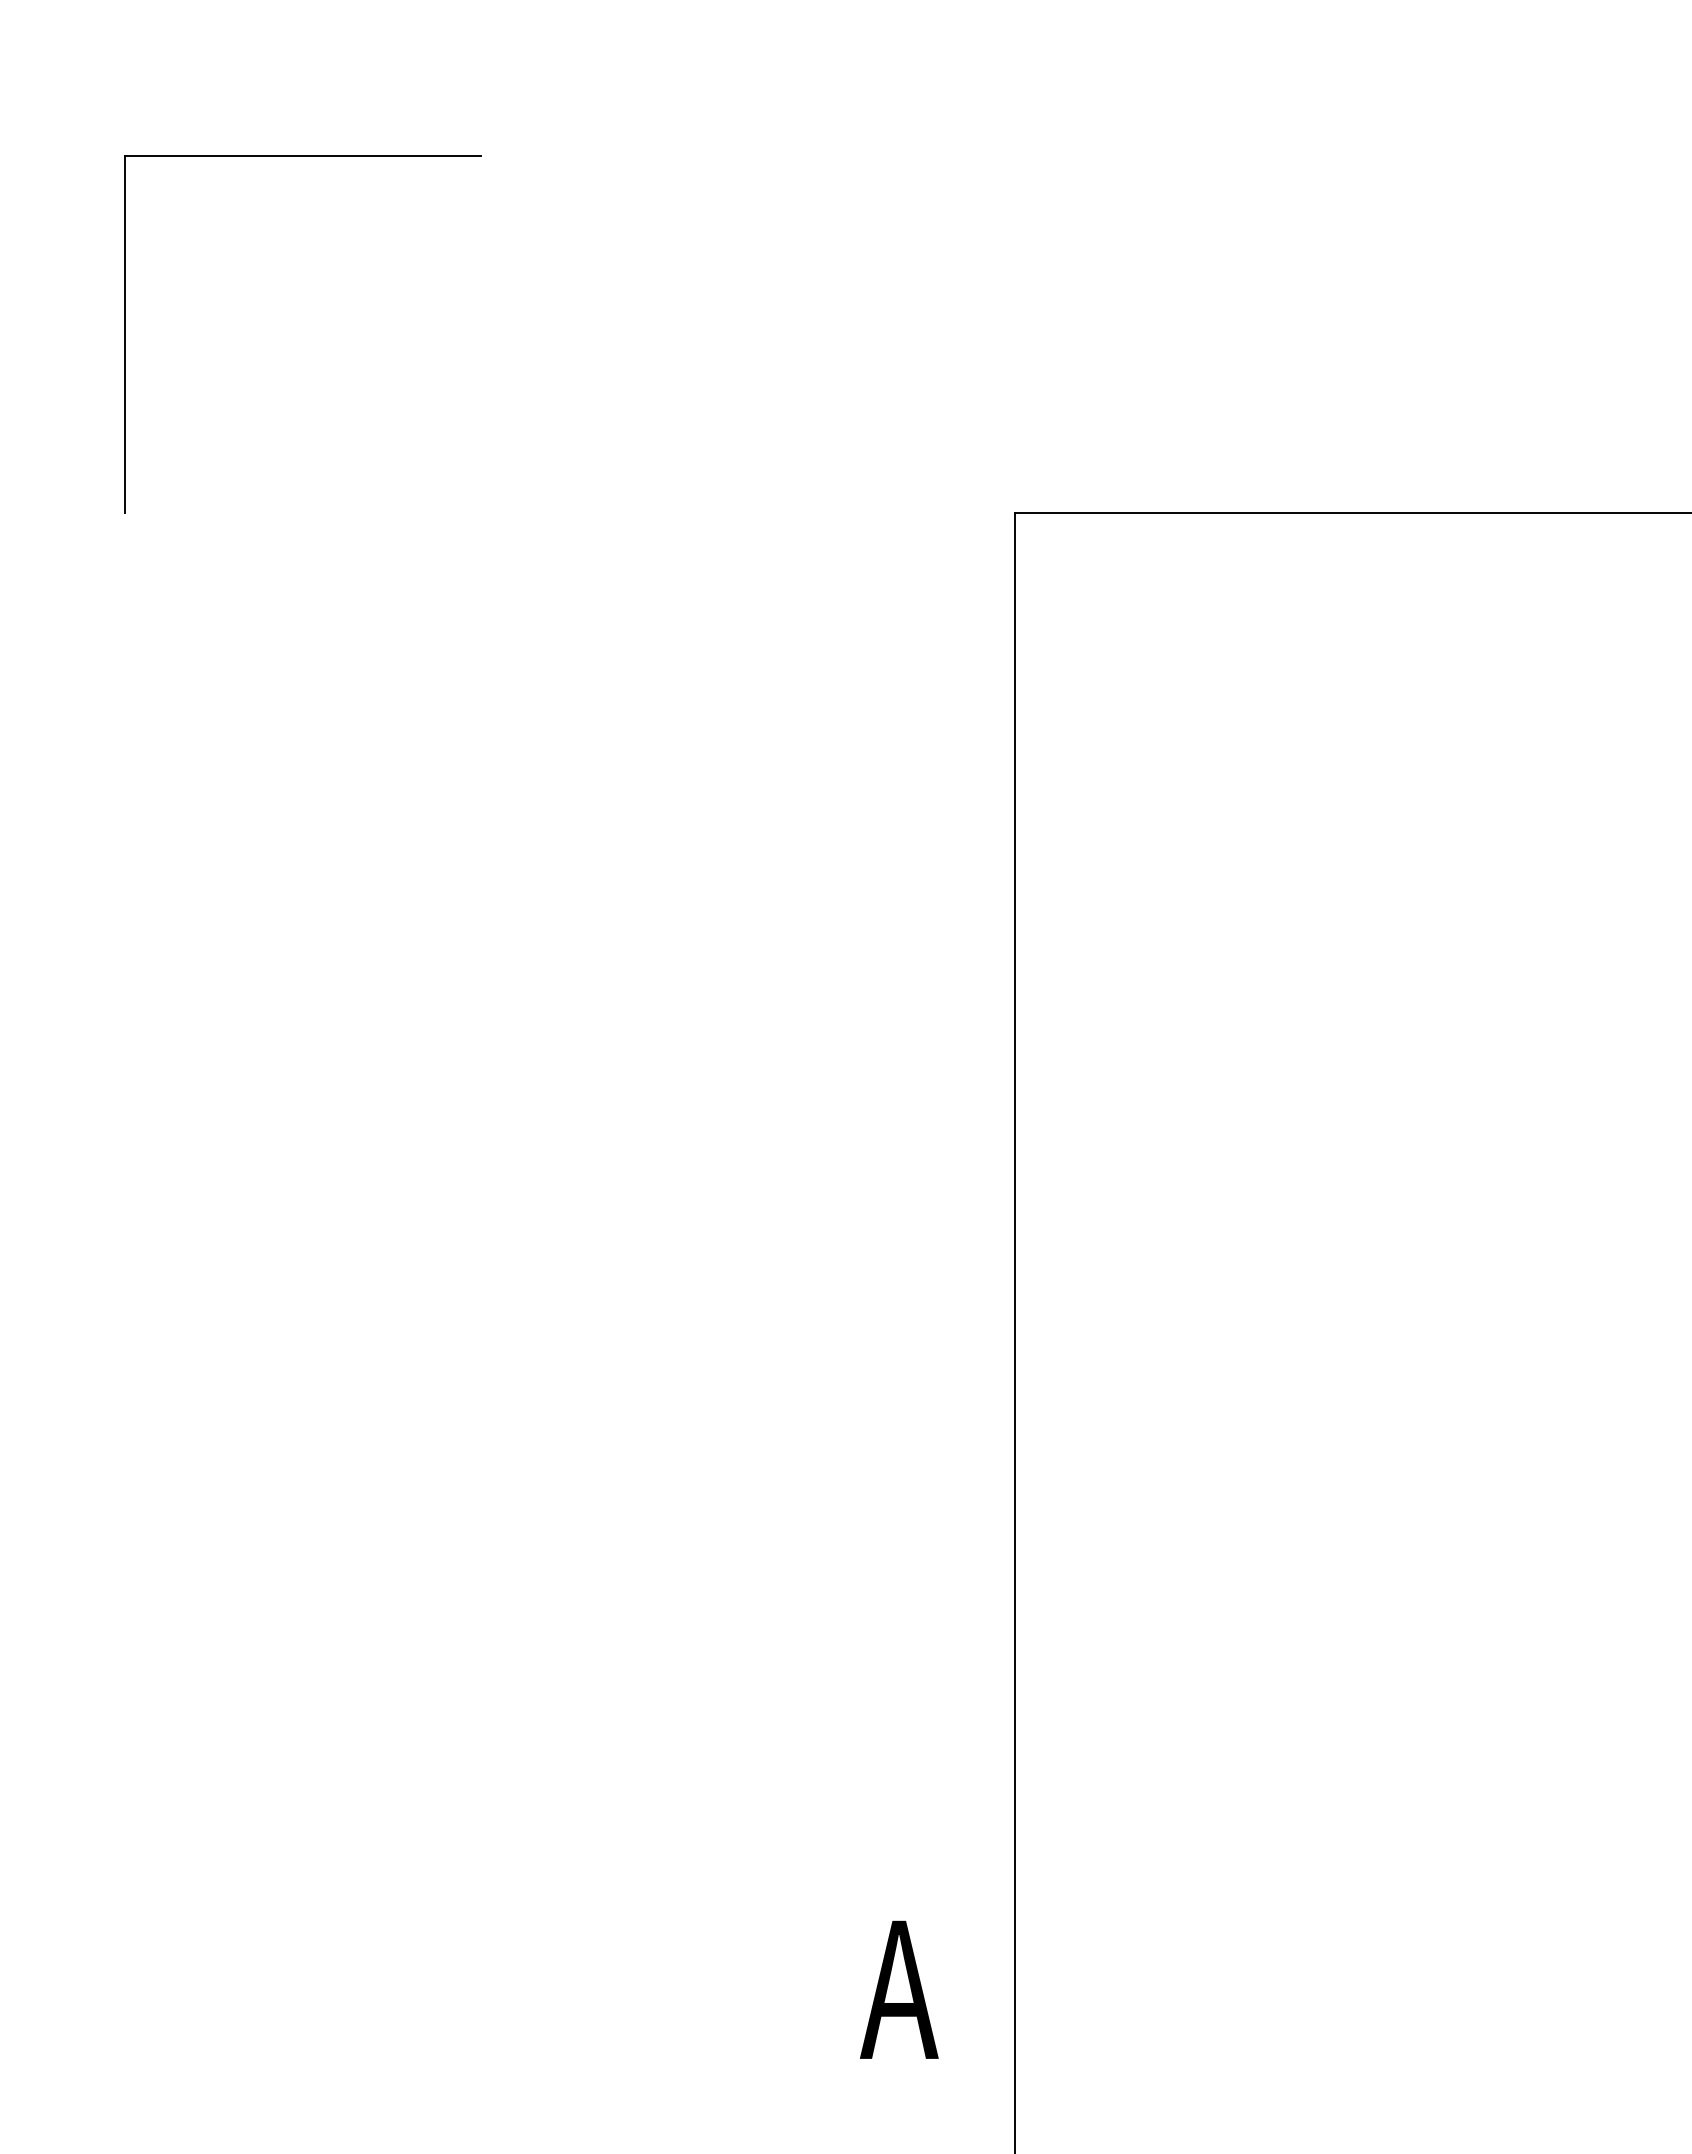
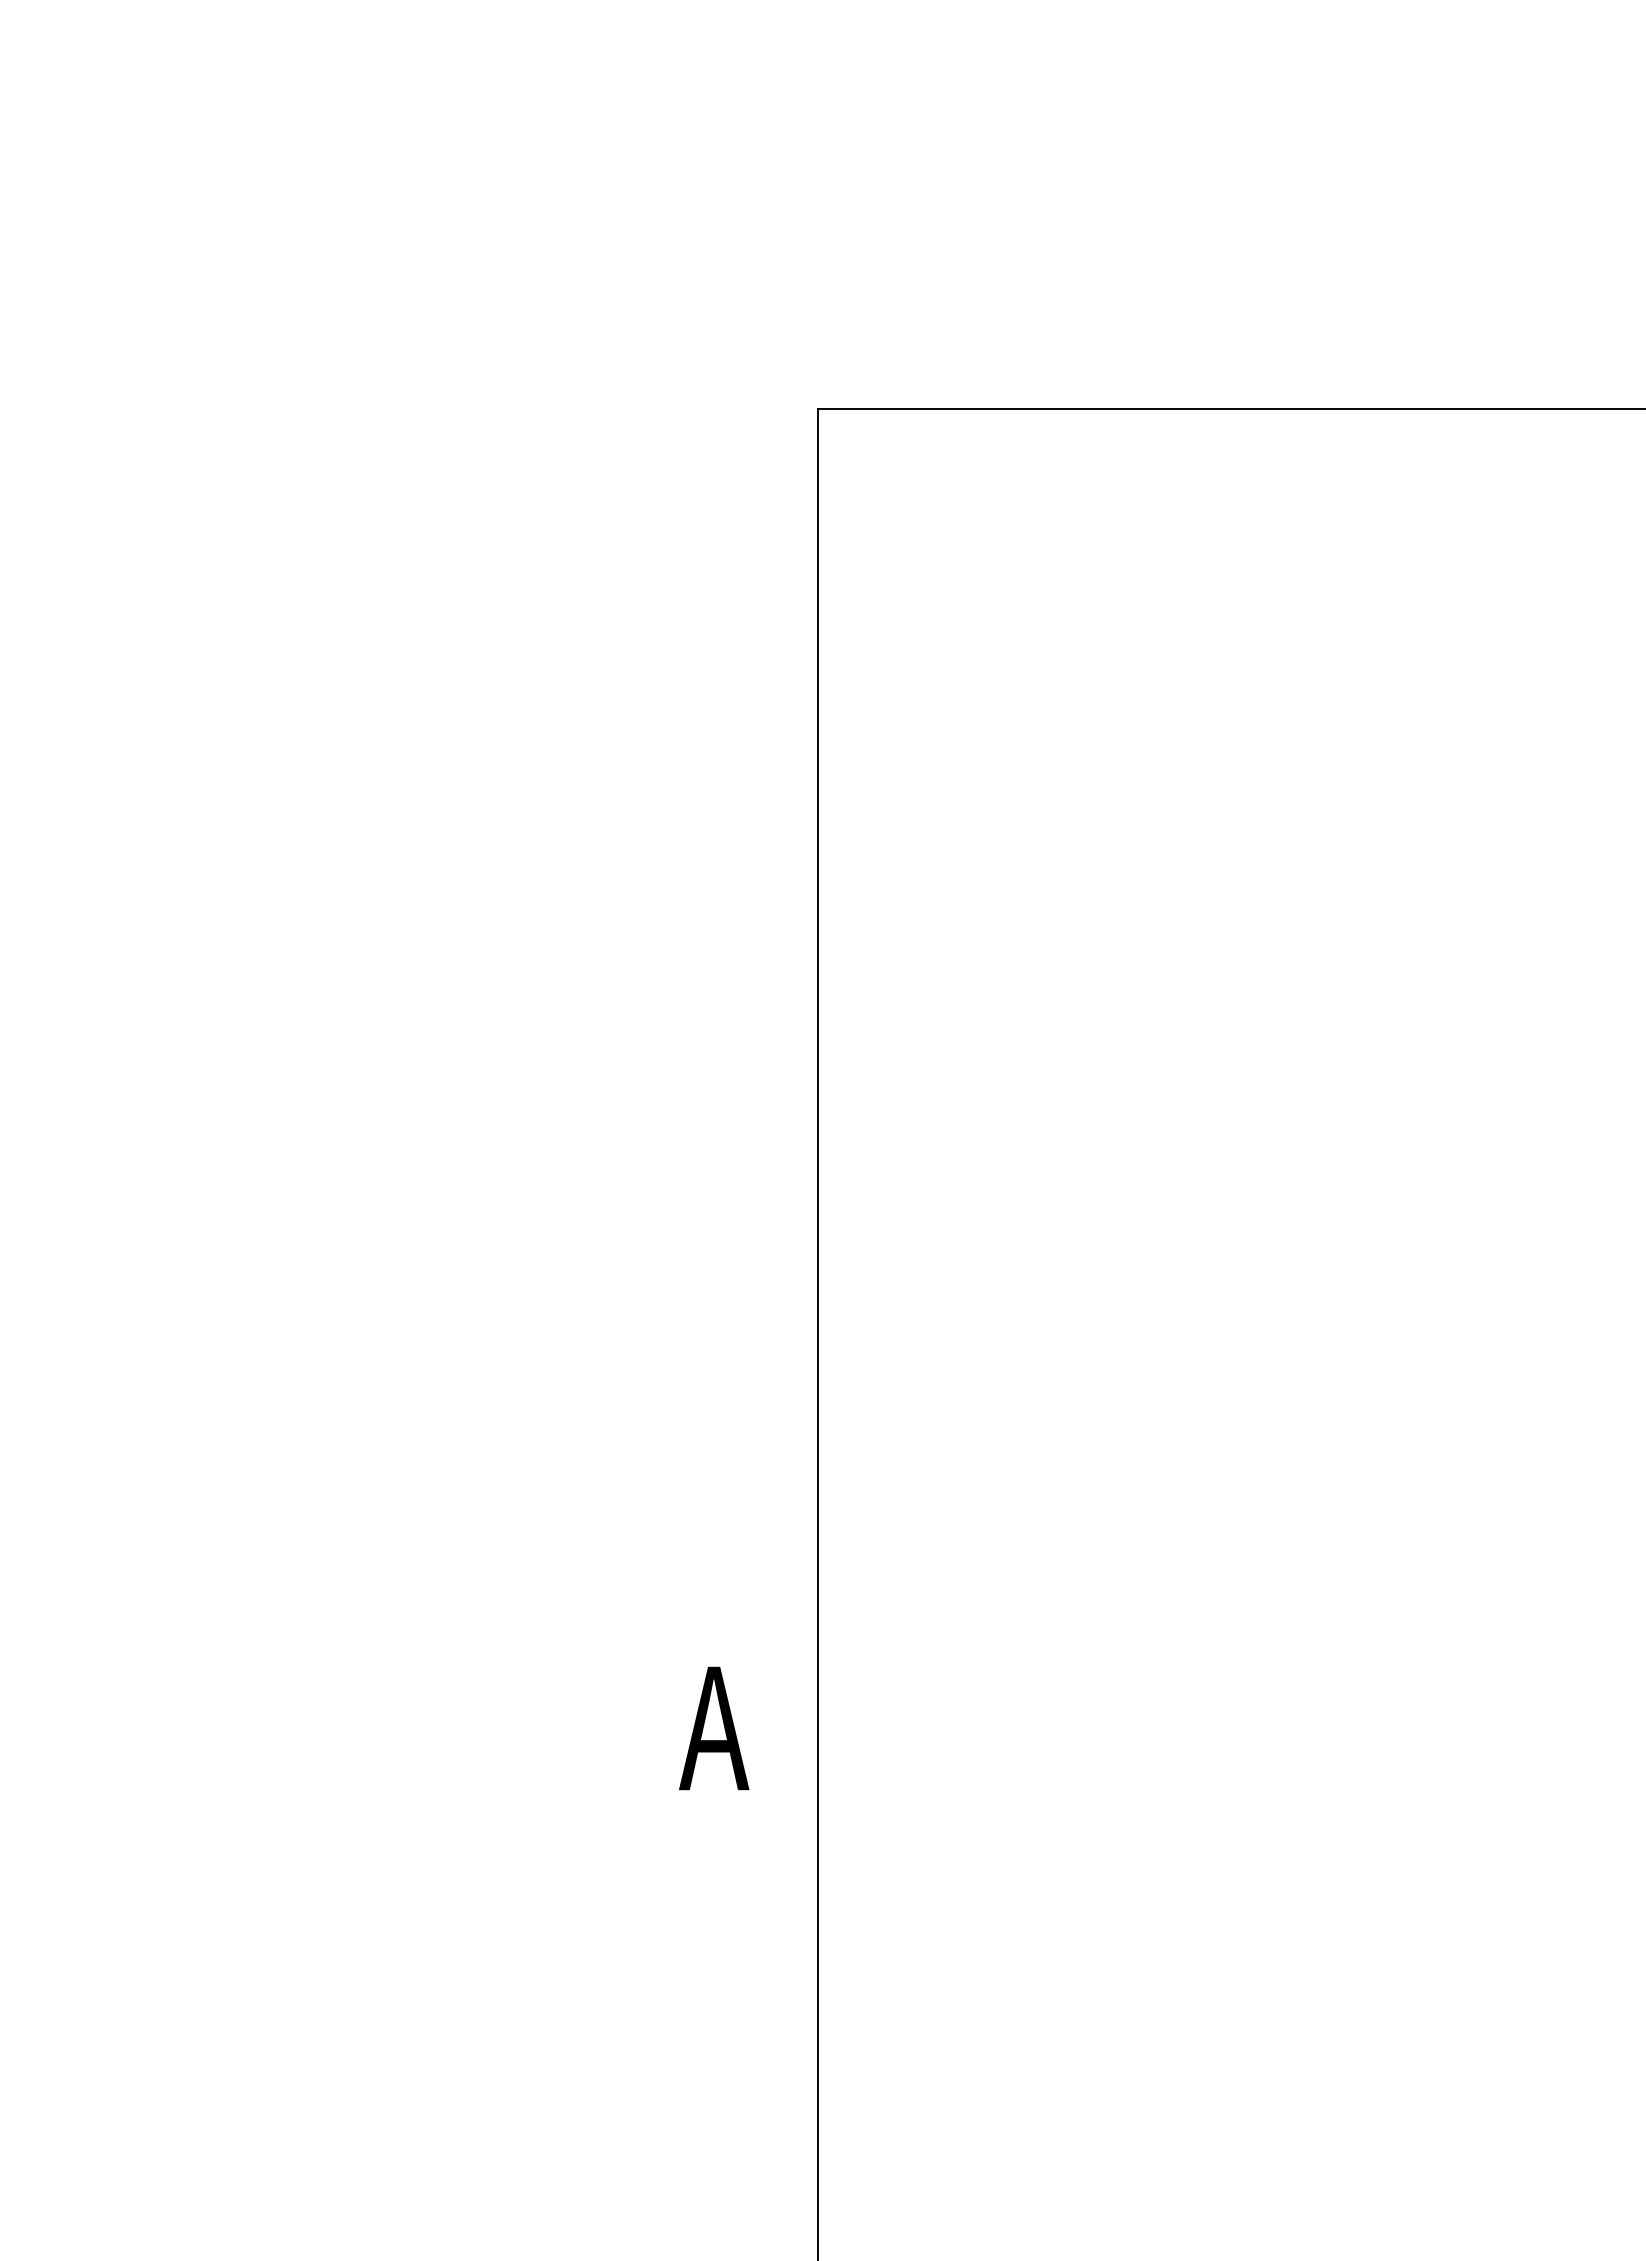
part: (125, 334) -> (22, 249), removed

